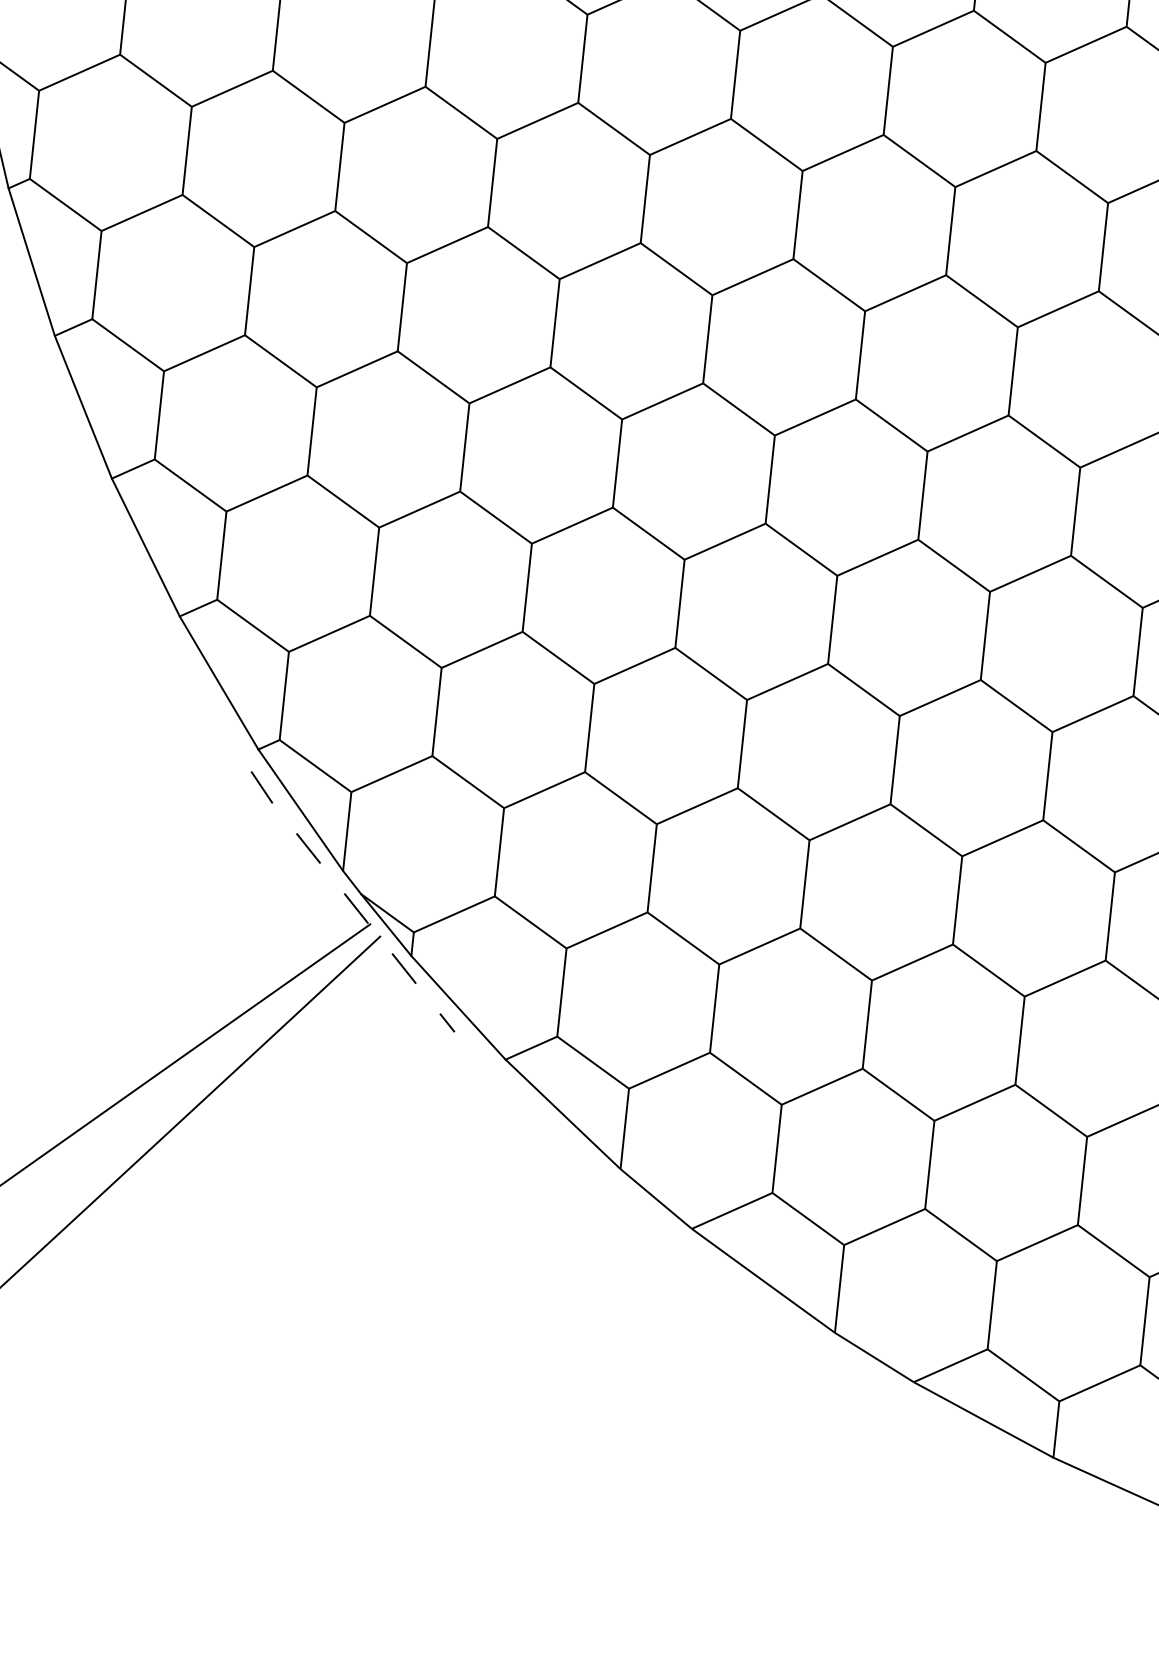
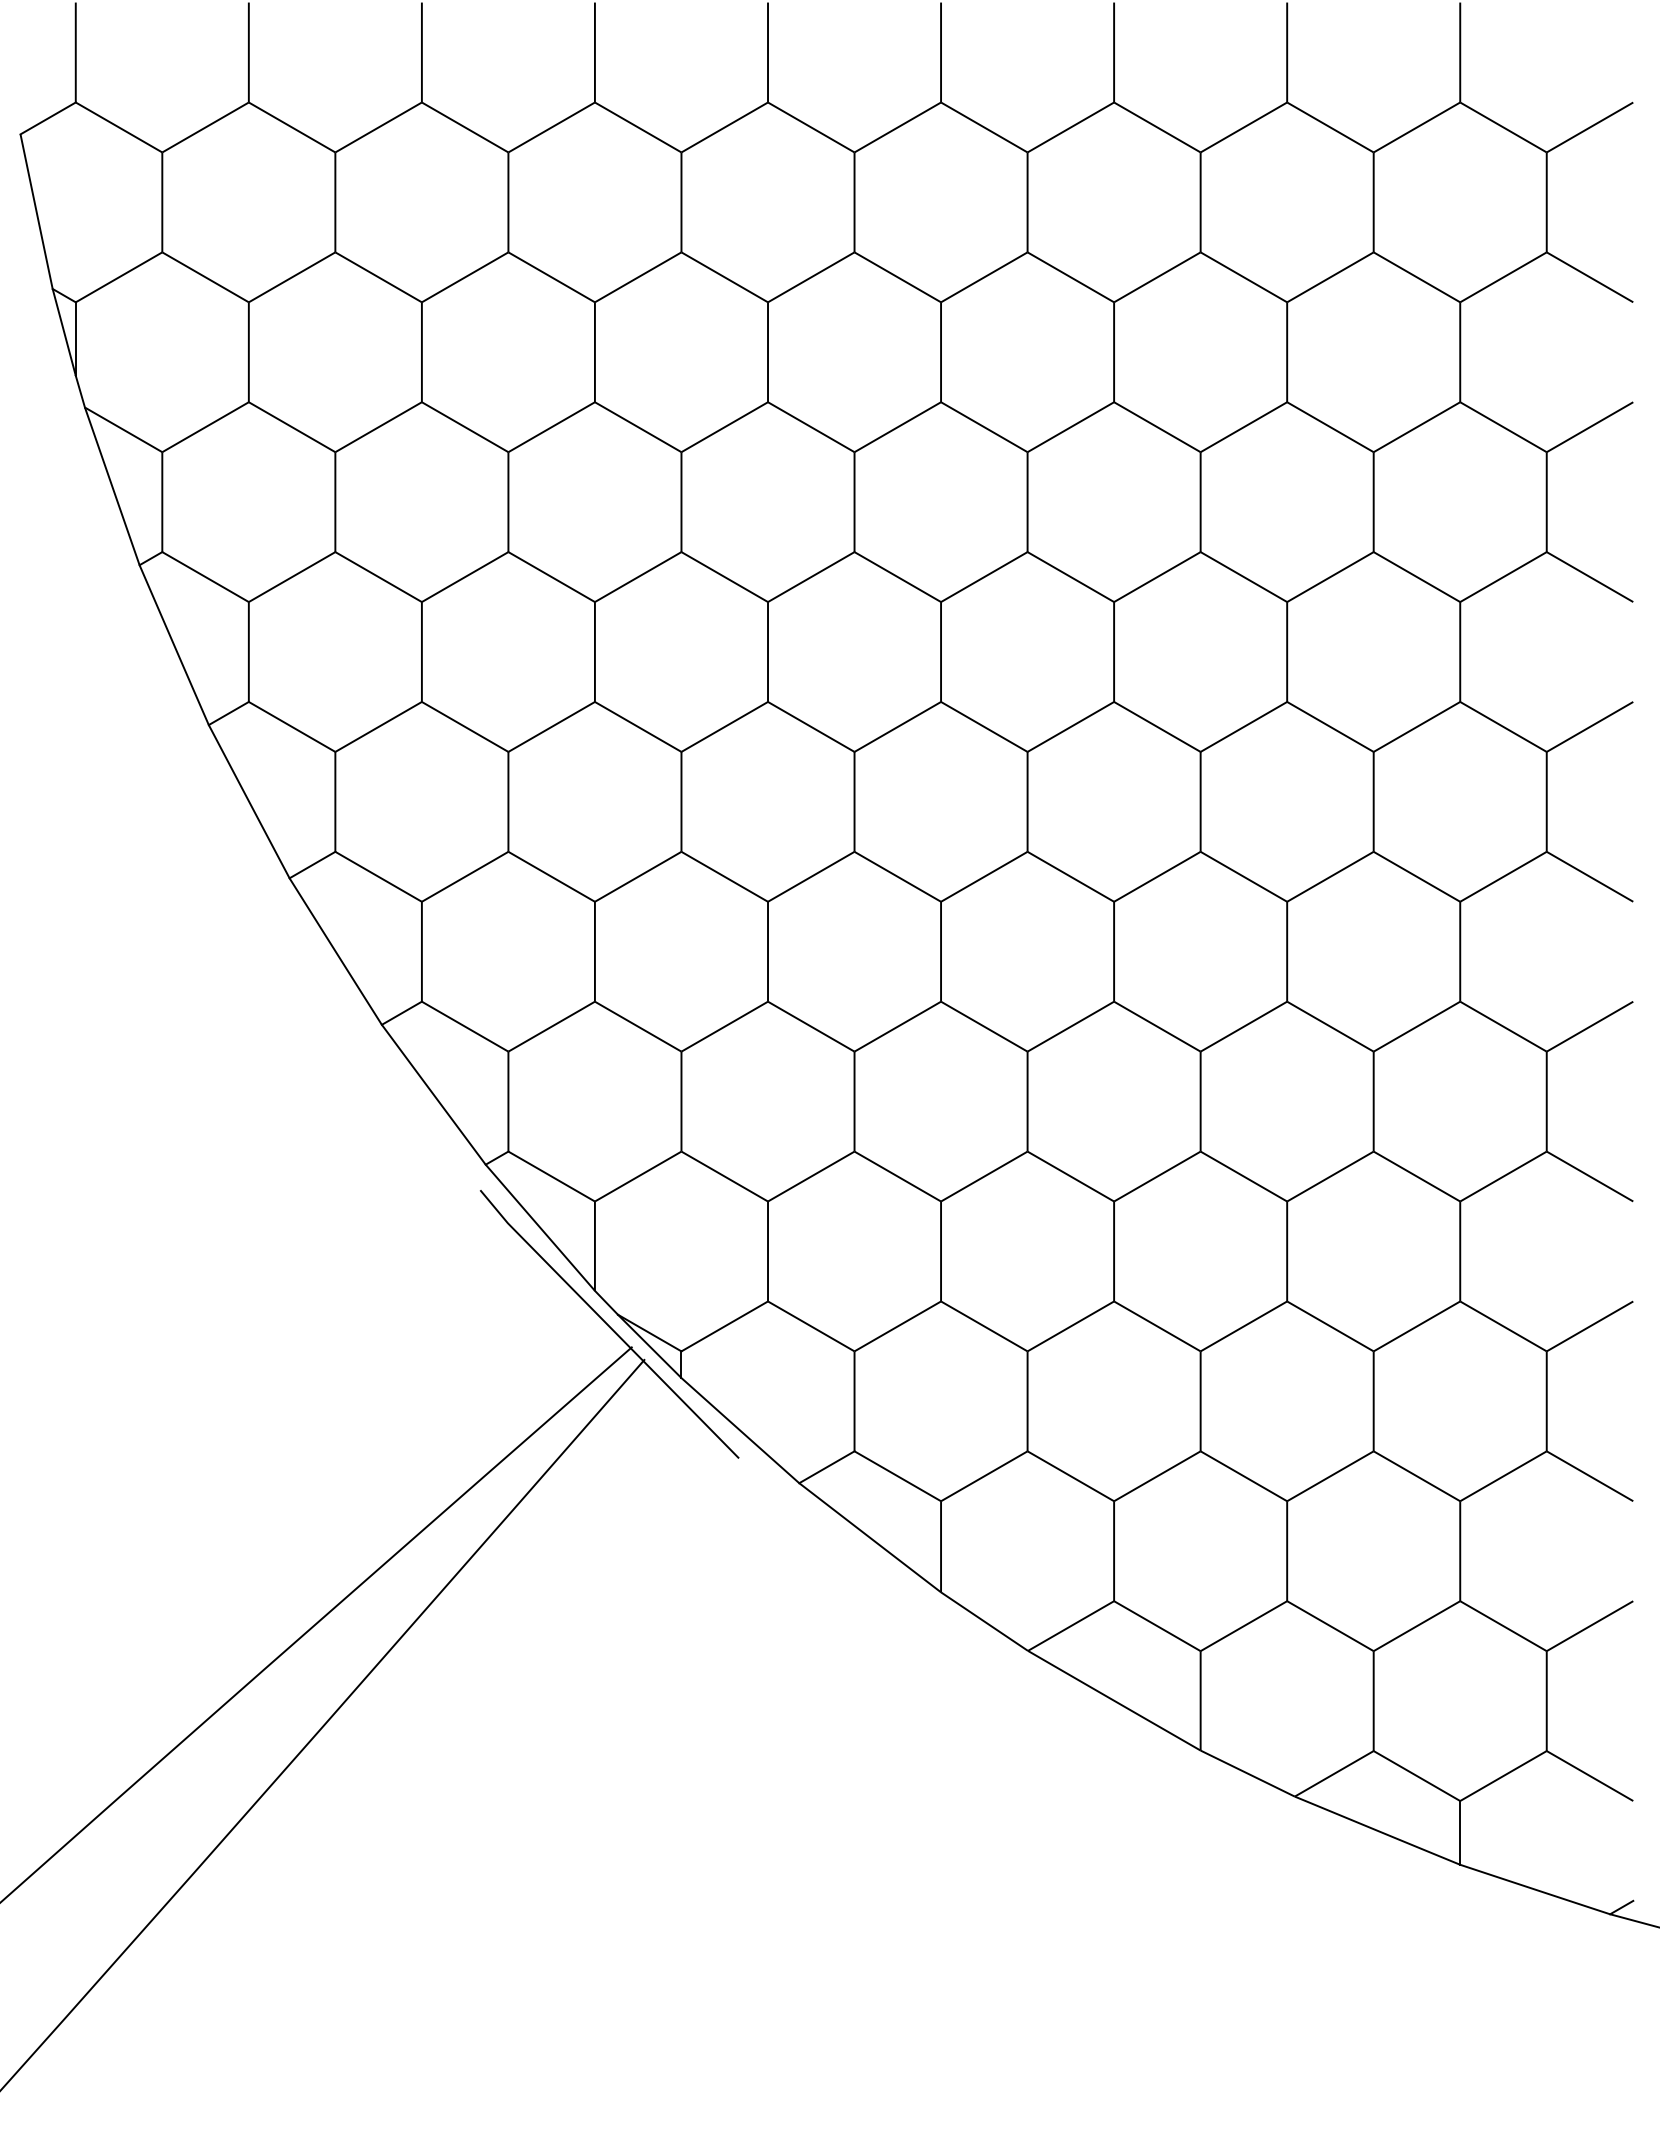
line: (351, 902) -> (608, 1325), dashed -> solid

